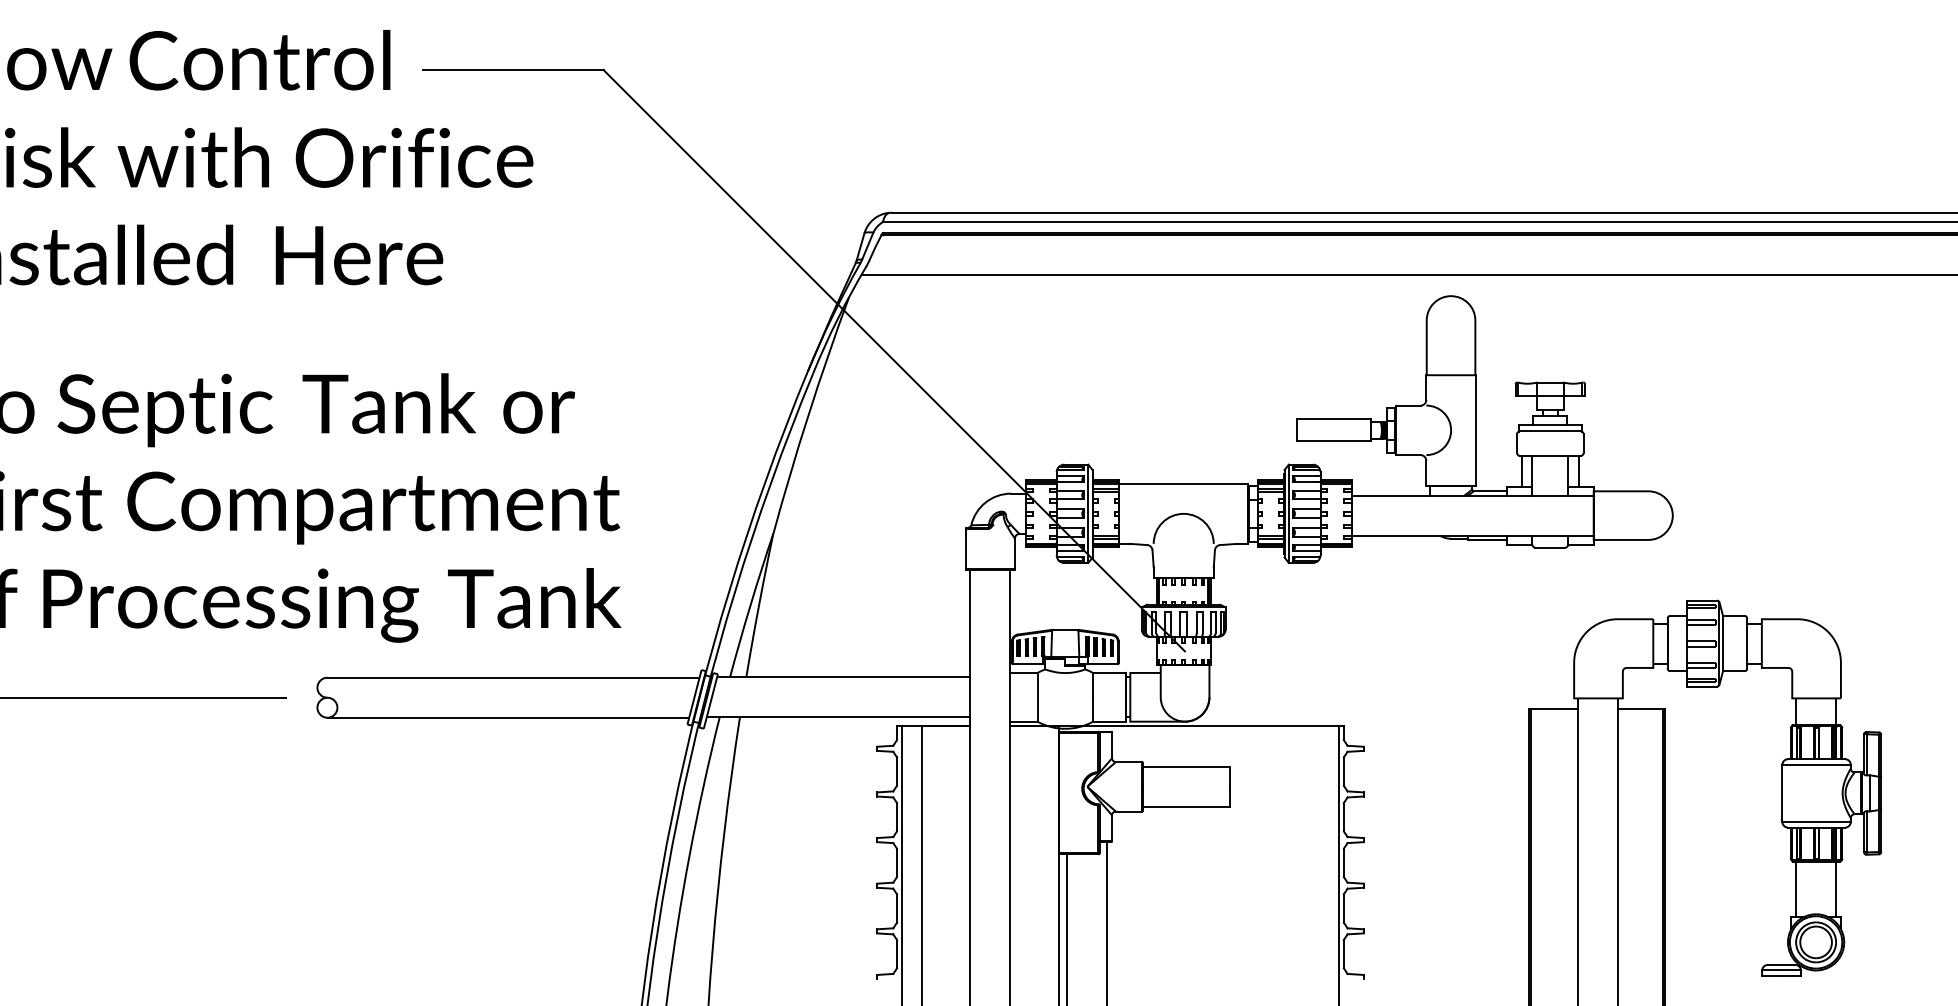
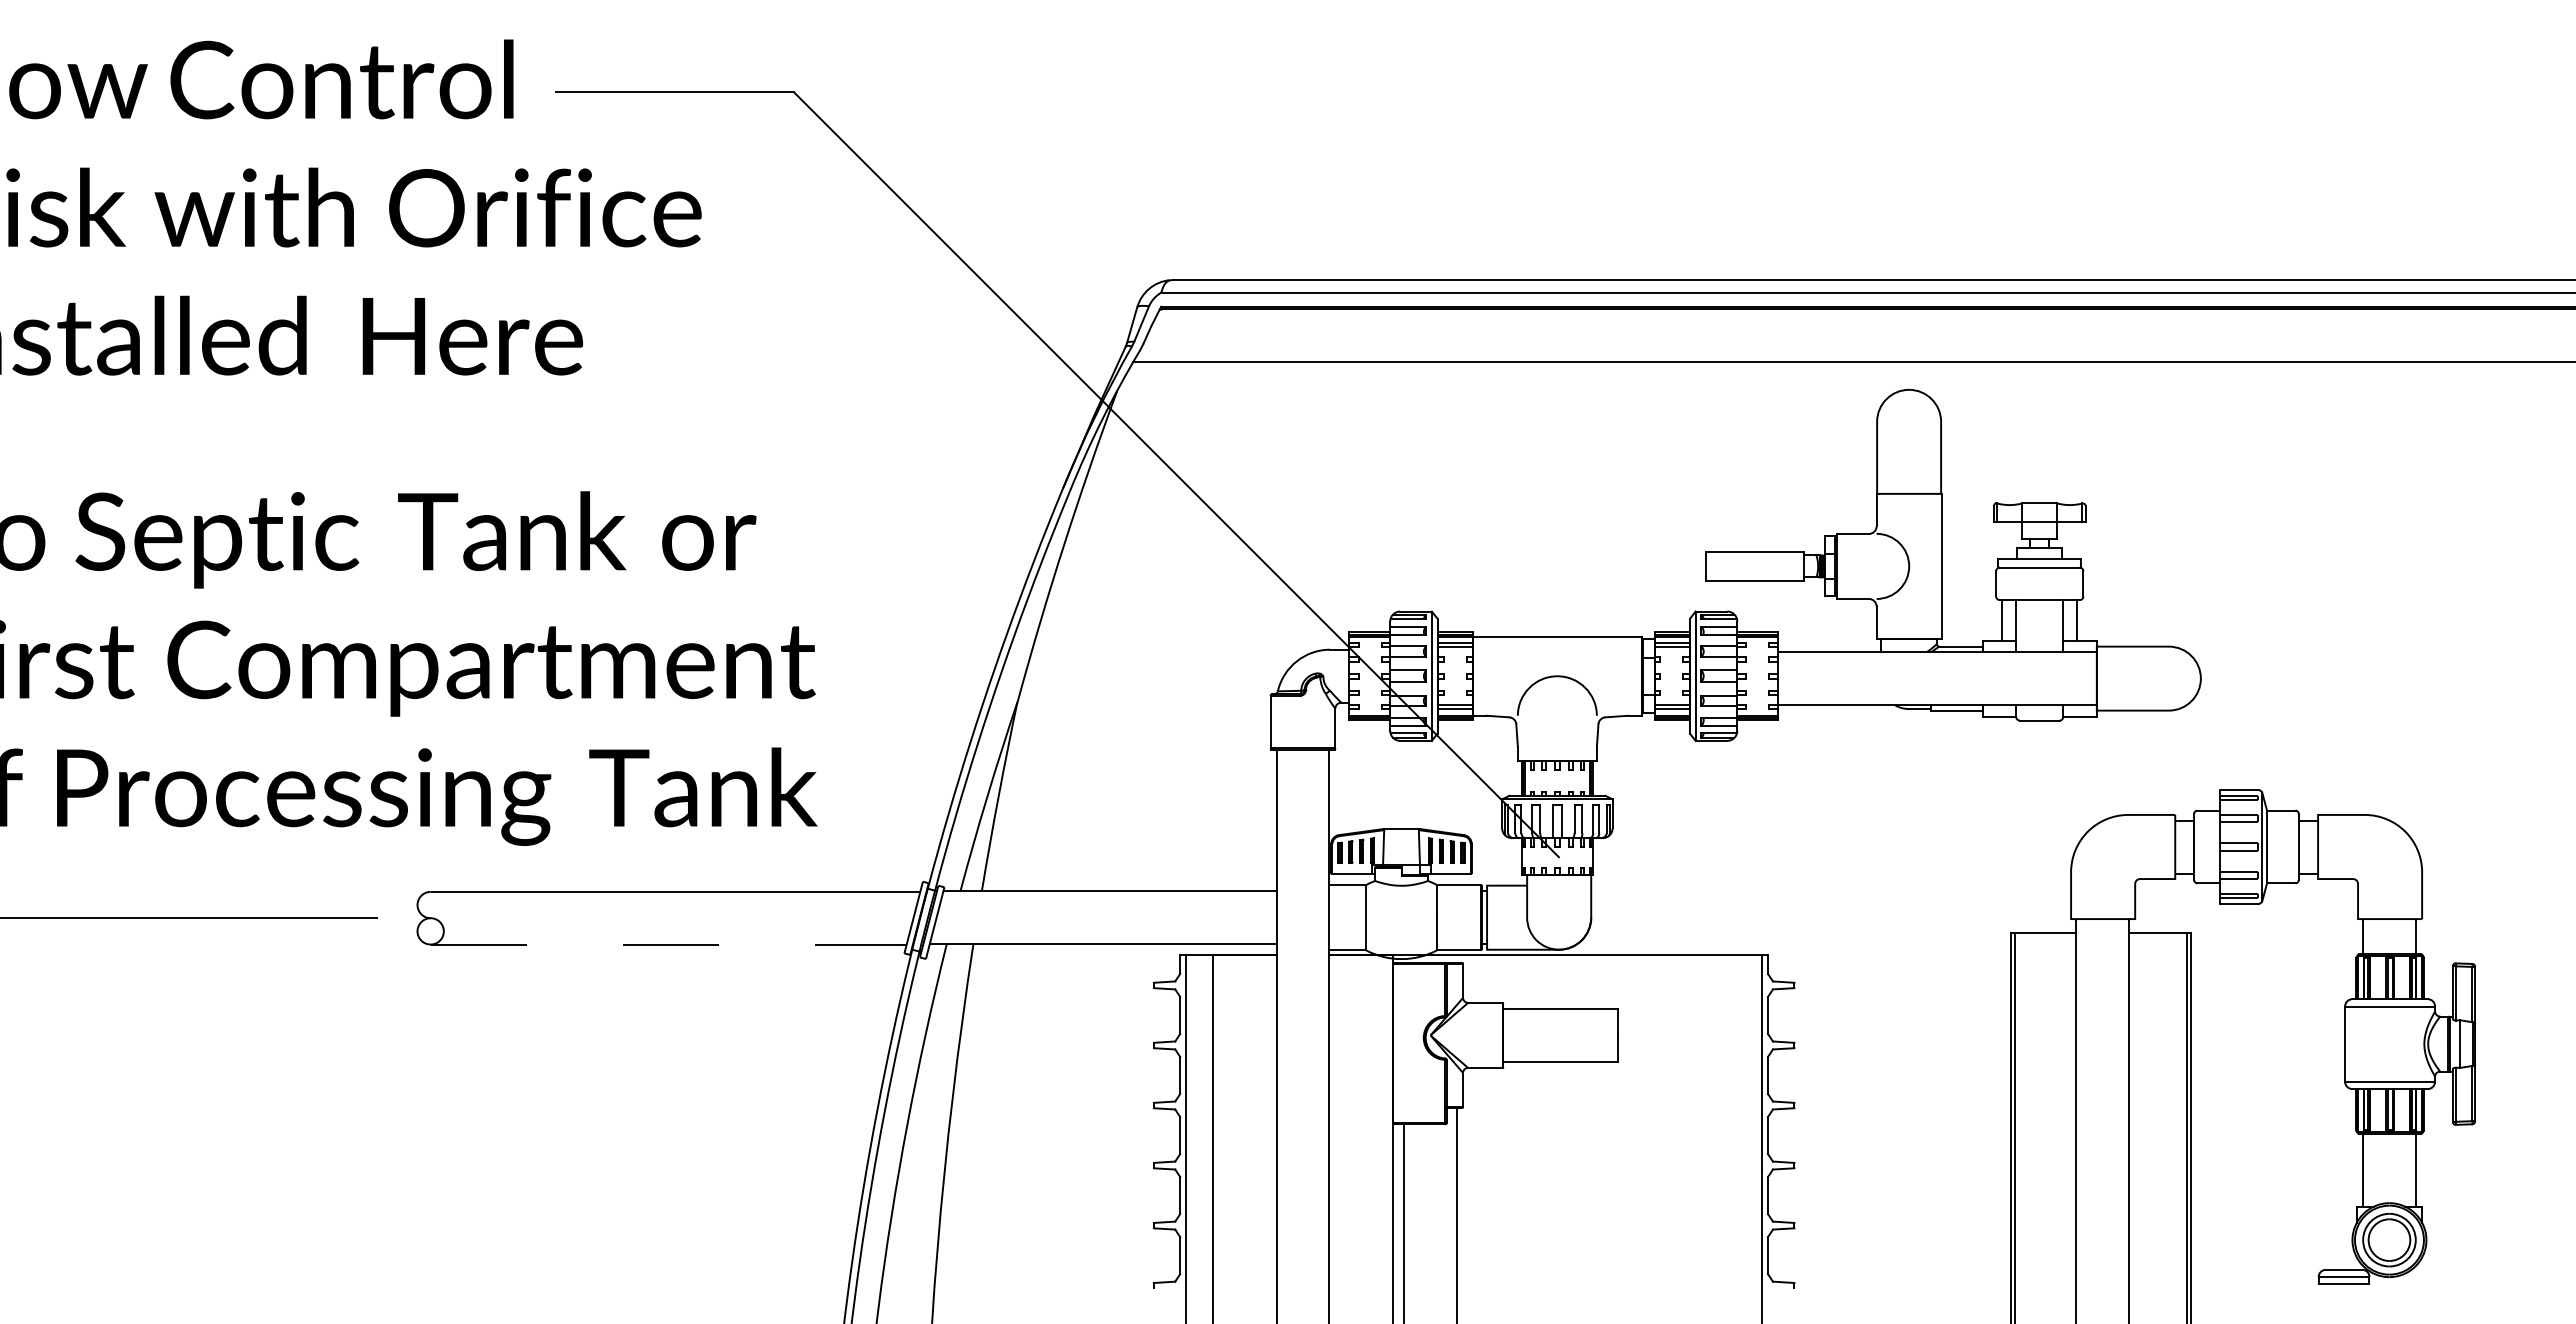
line: (508, 717) -> (669, 944), solid -> dashed

